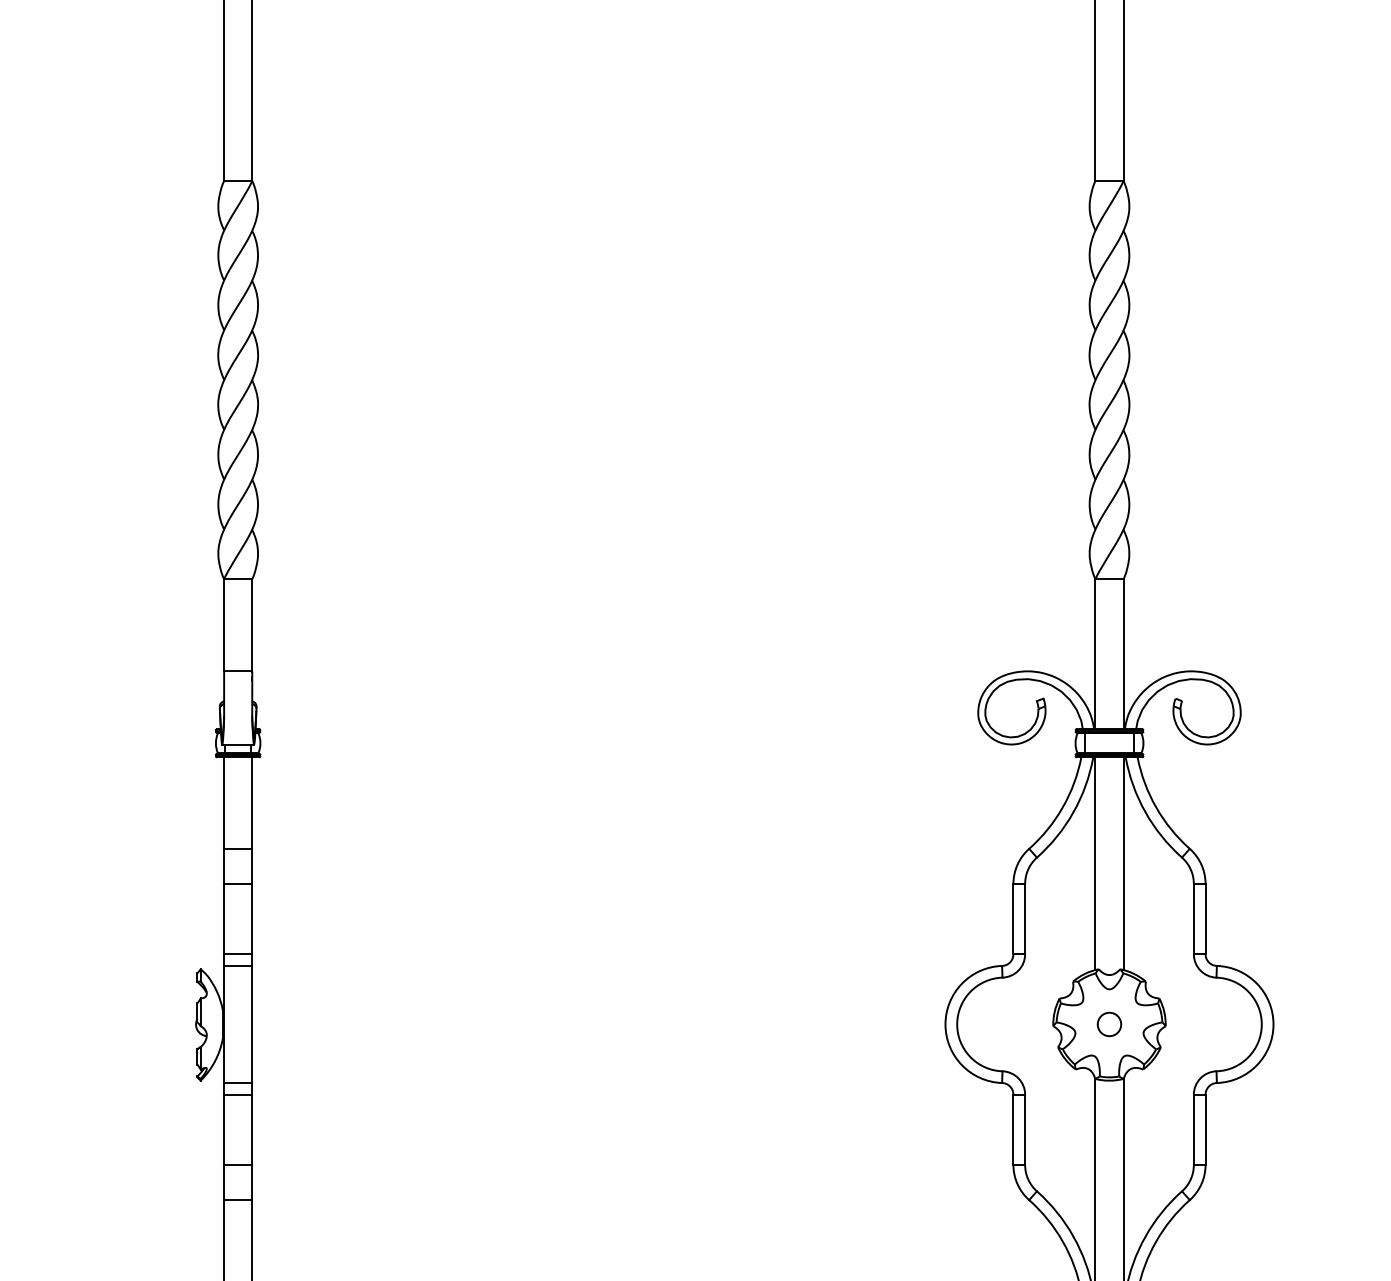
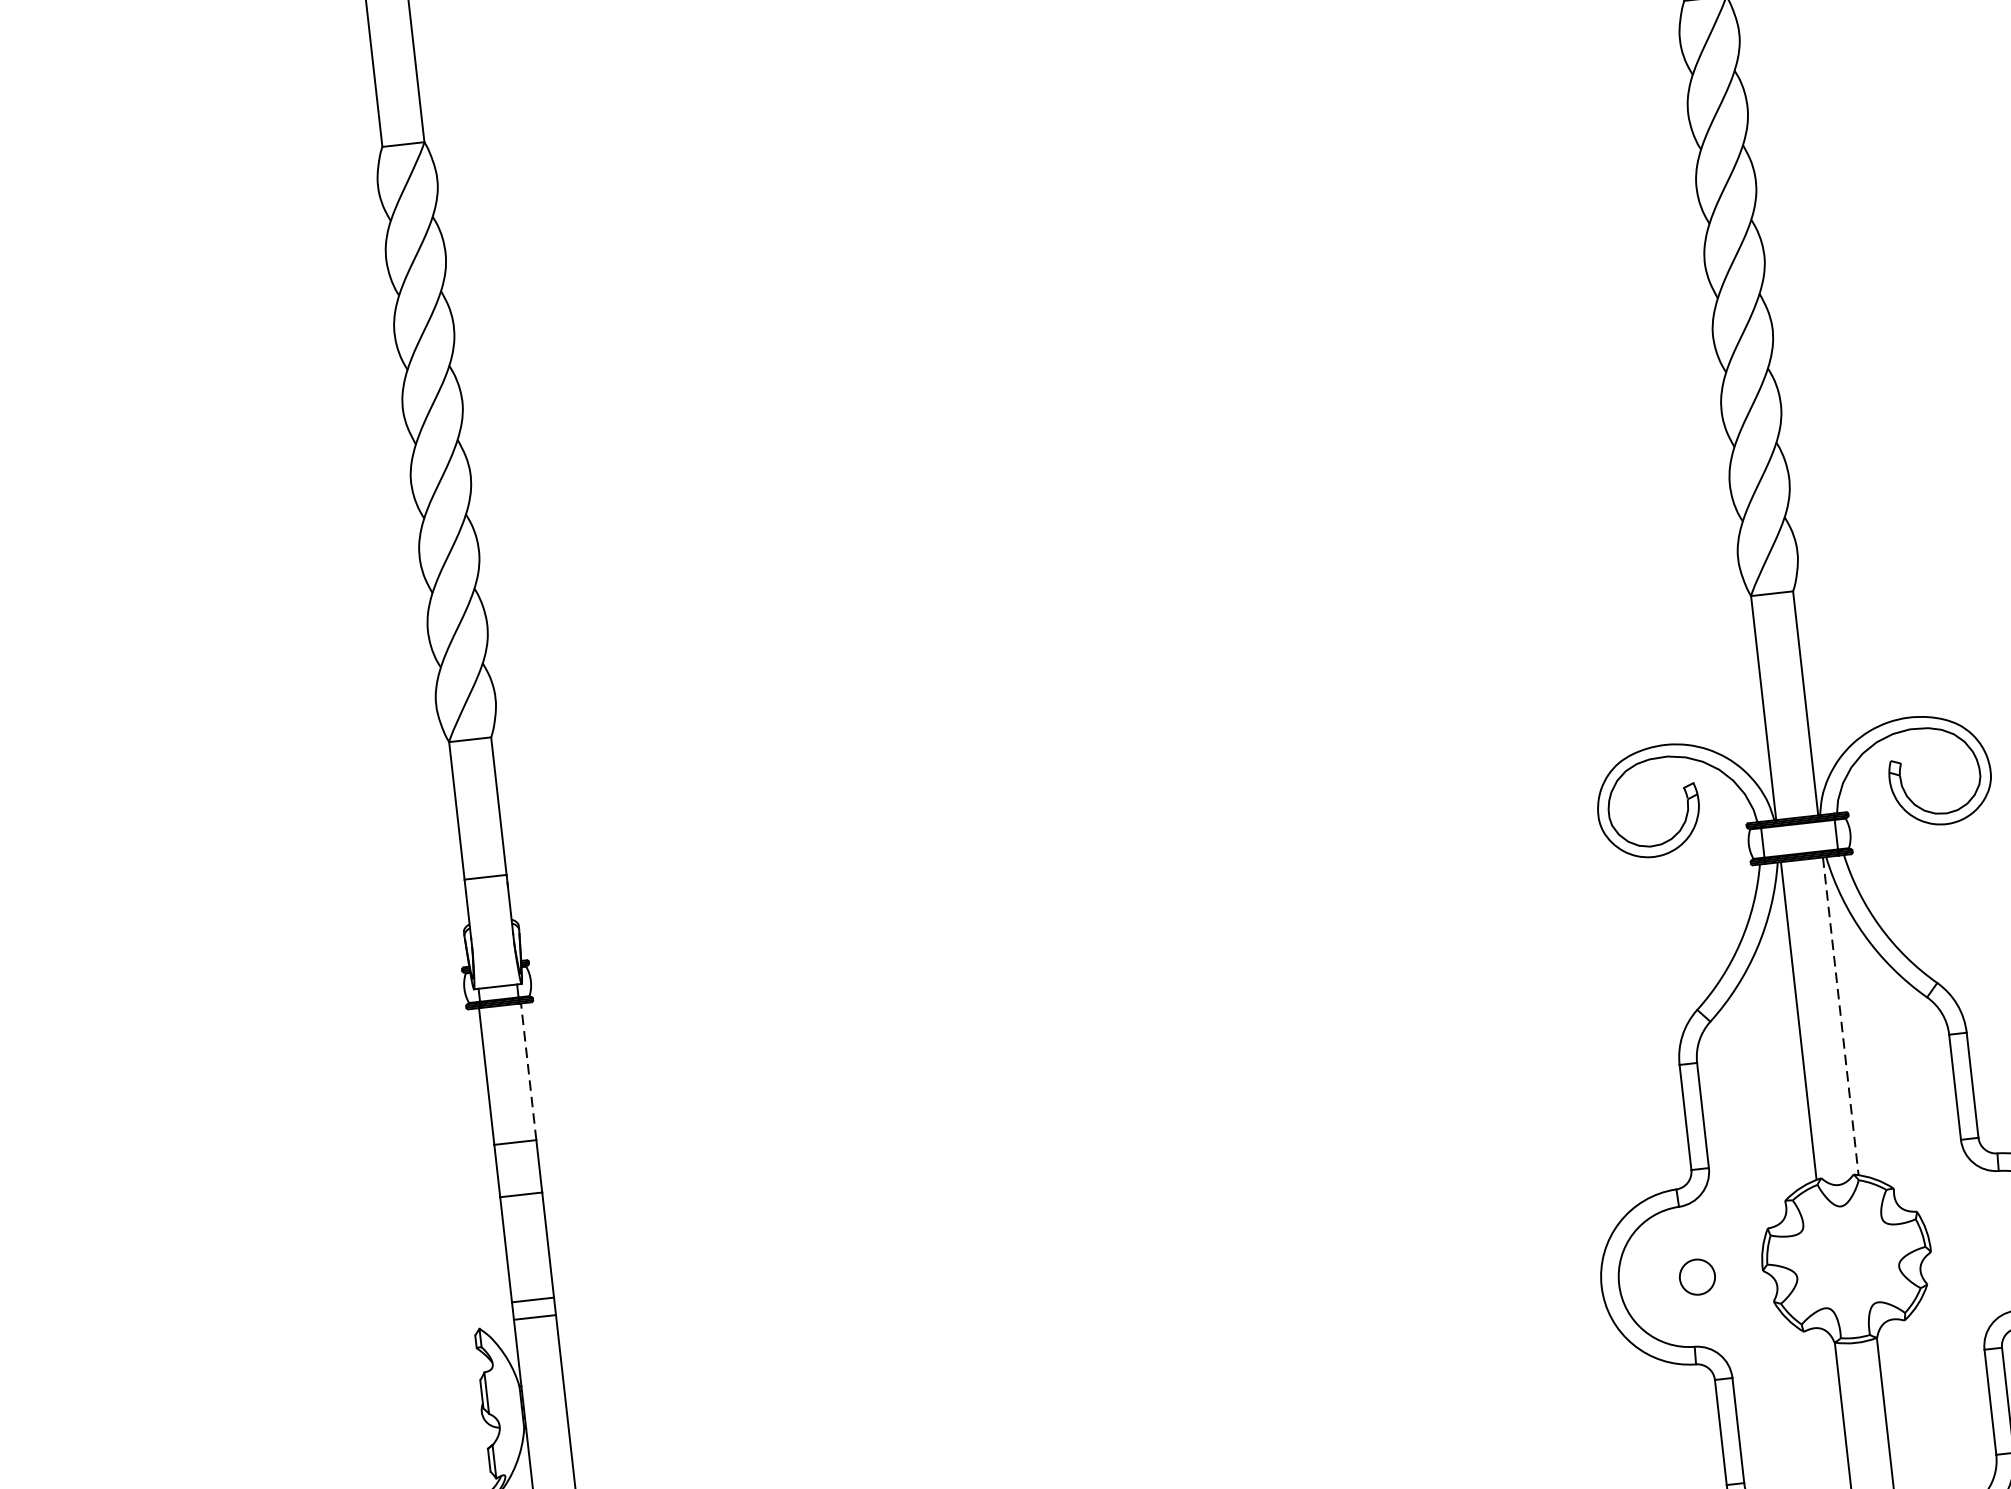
line: (252, 803) -> (529, 1072), solid -> dashed
line: (1123, 863) -> (1840, 1016), solid -> dashed
circle: (1109, 1024) -> (1697, 1277), moved

